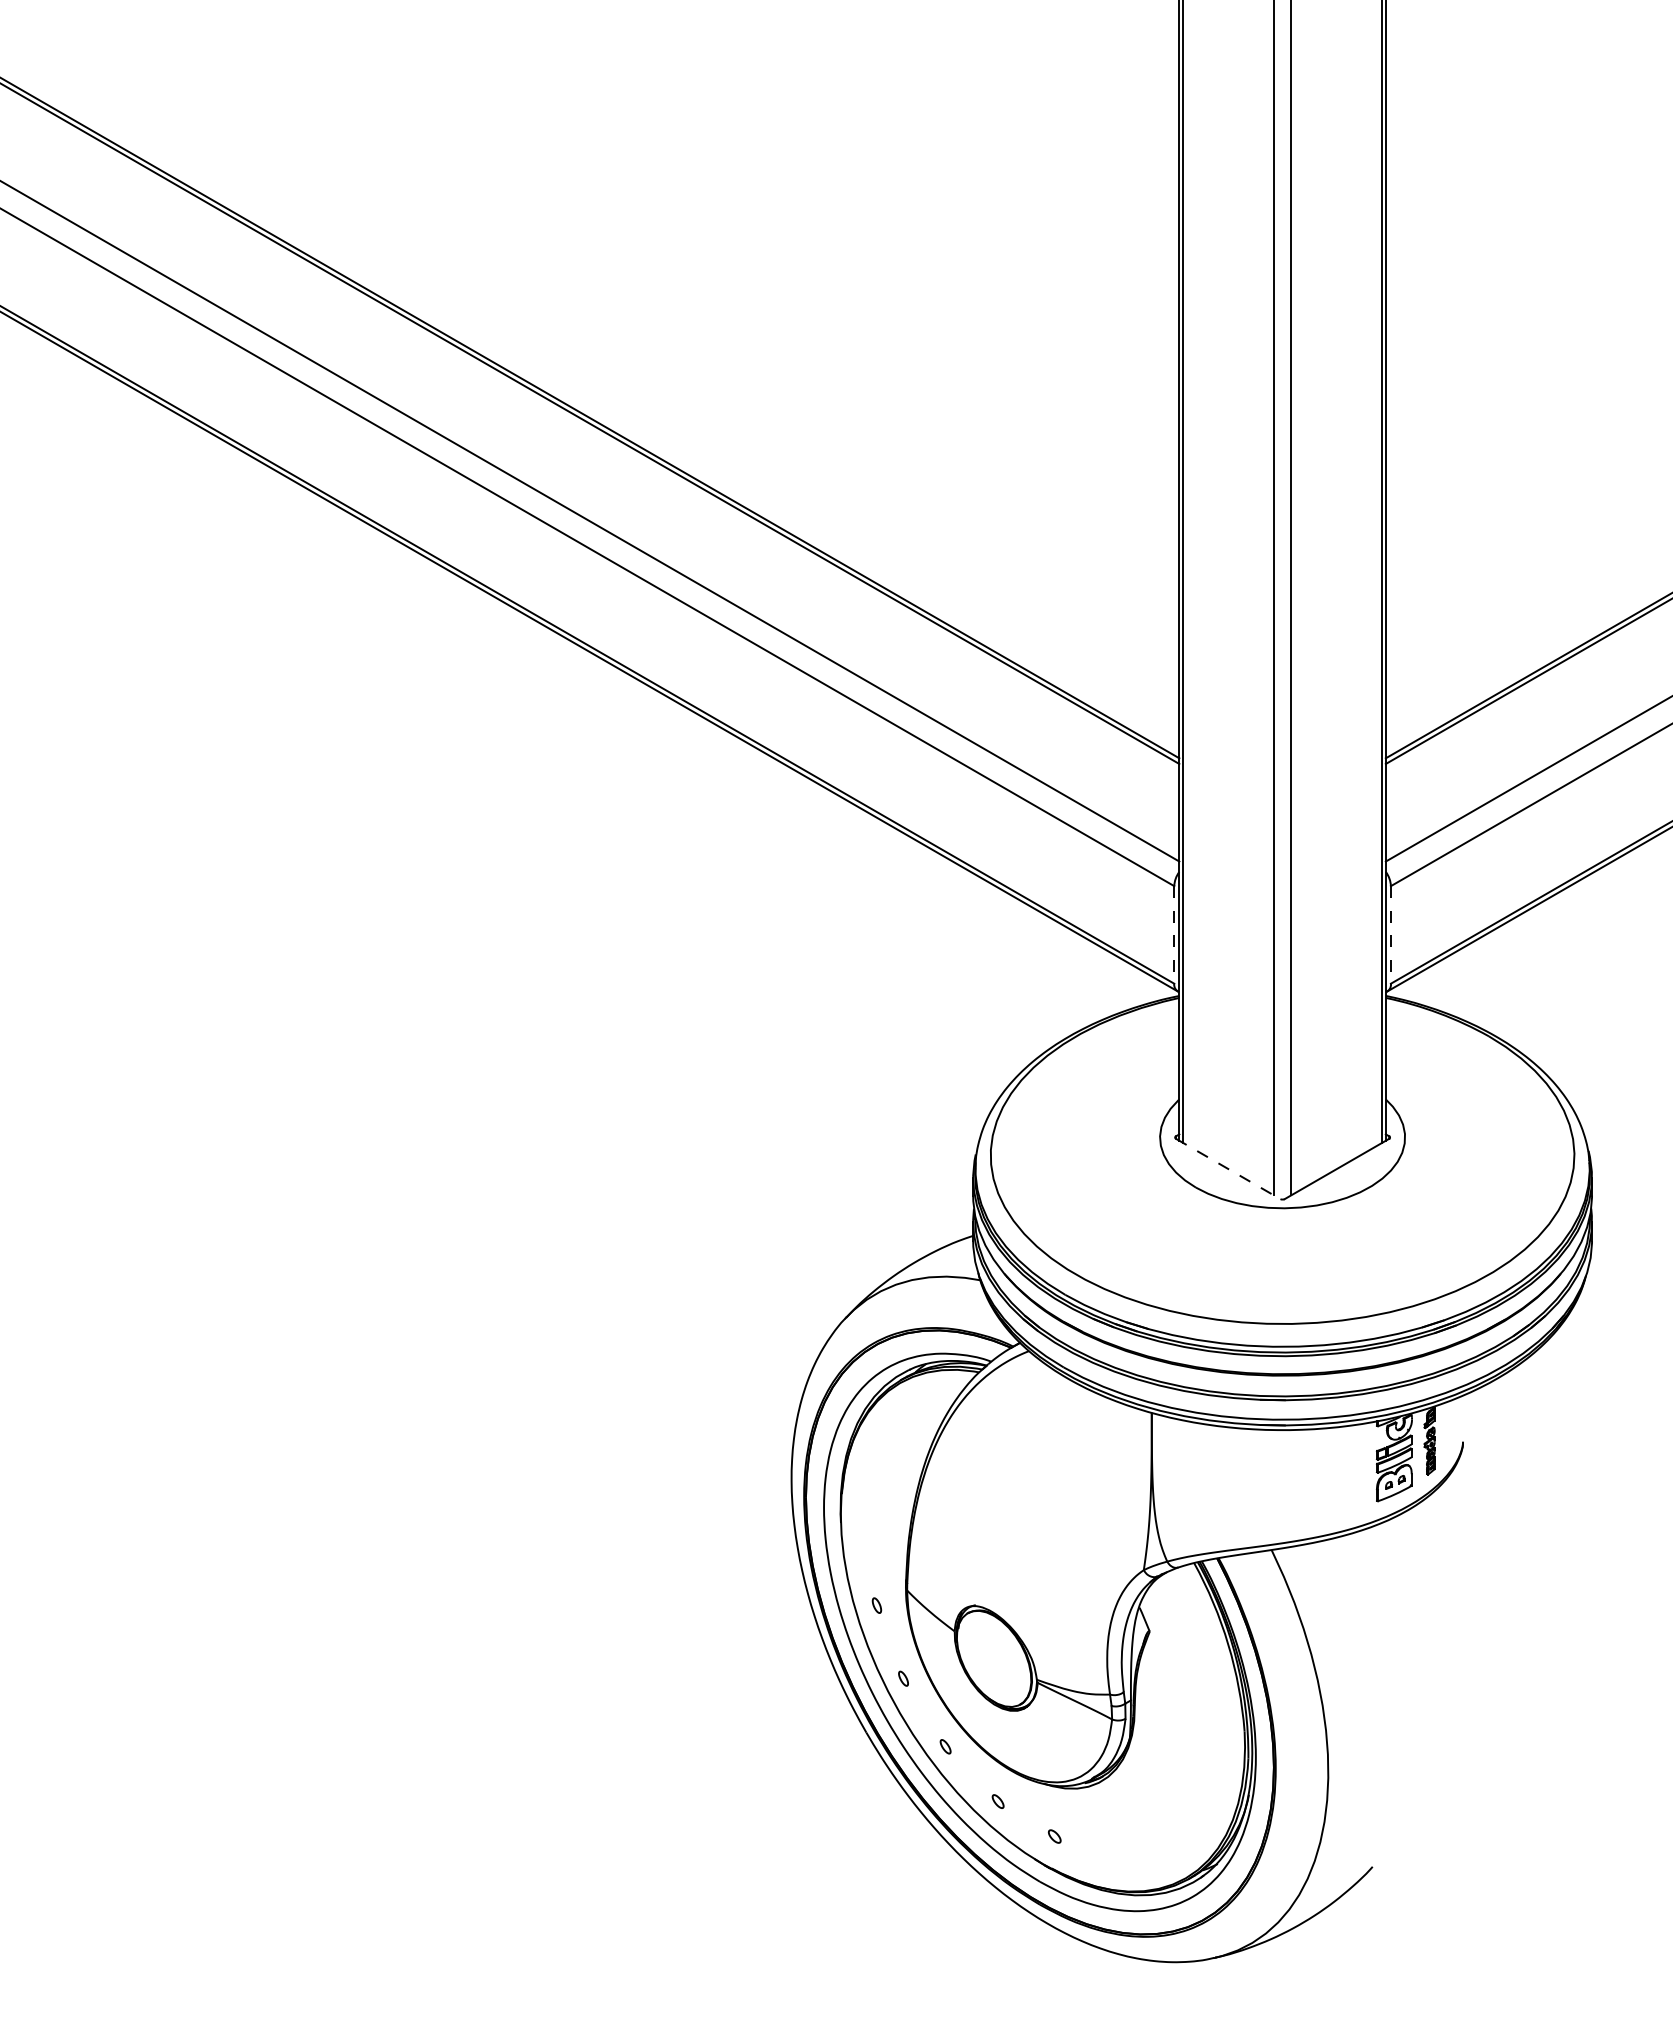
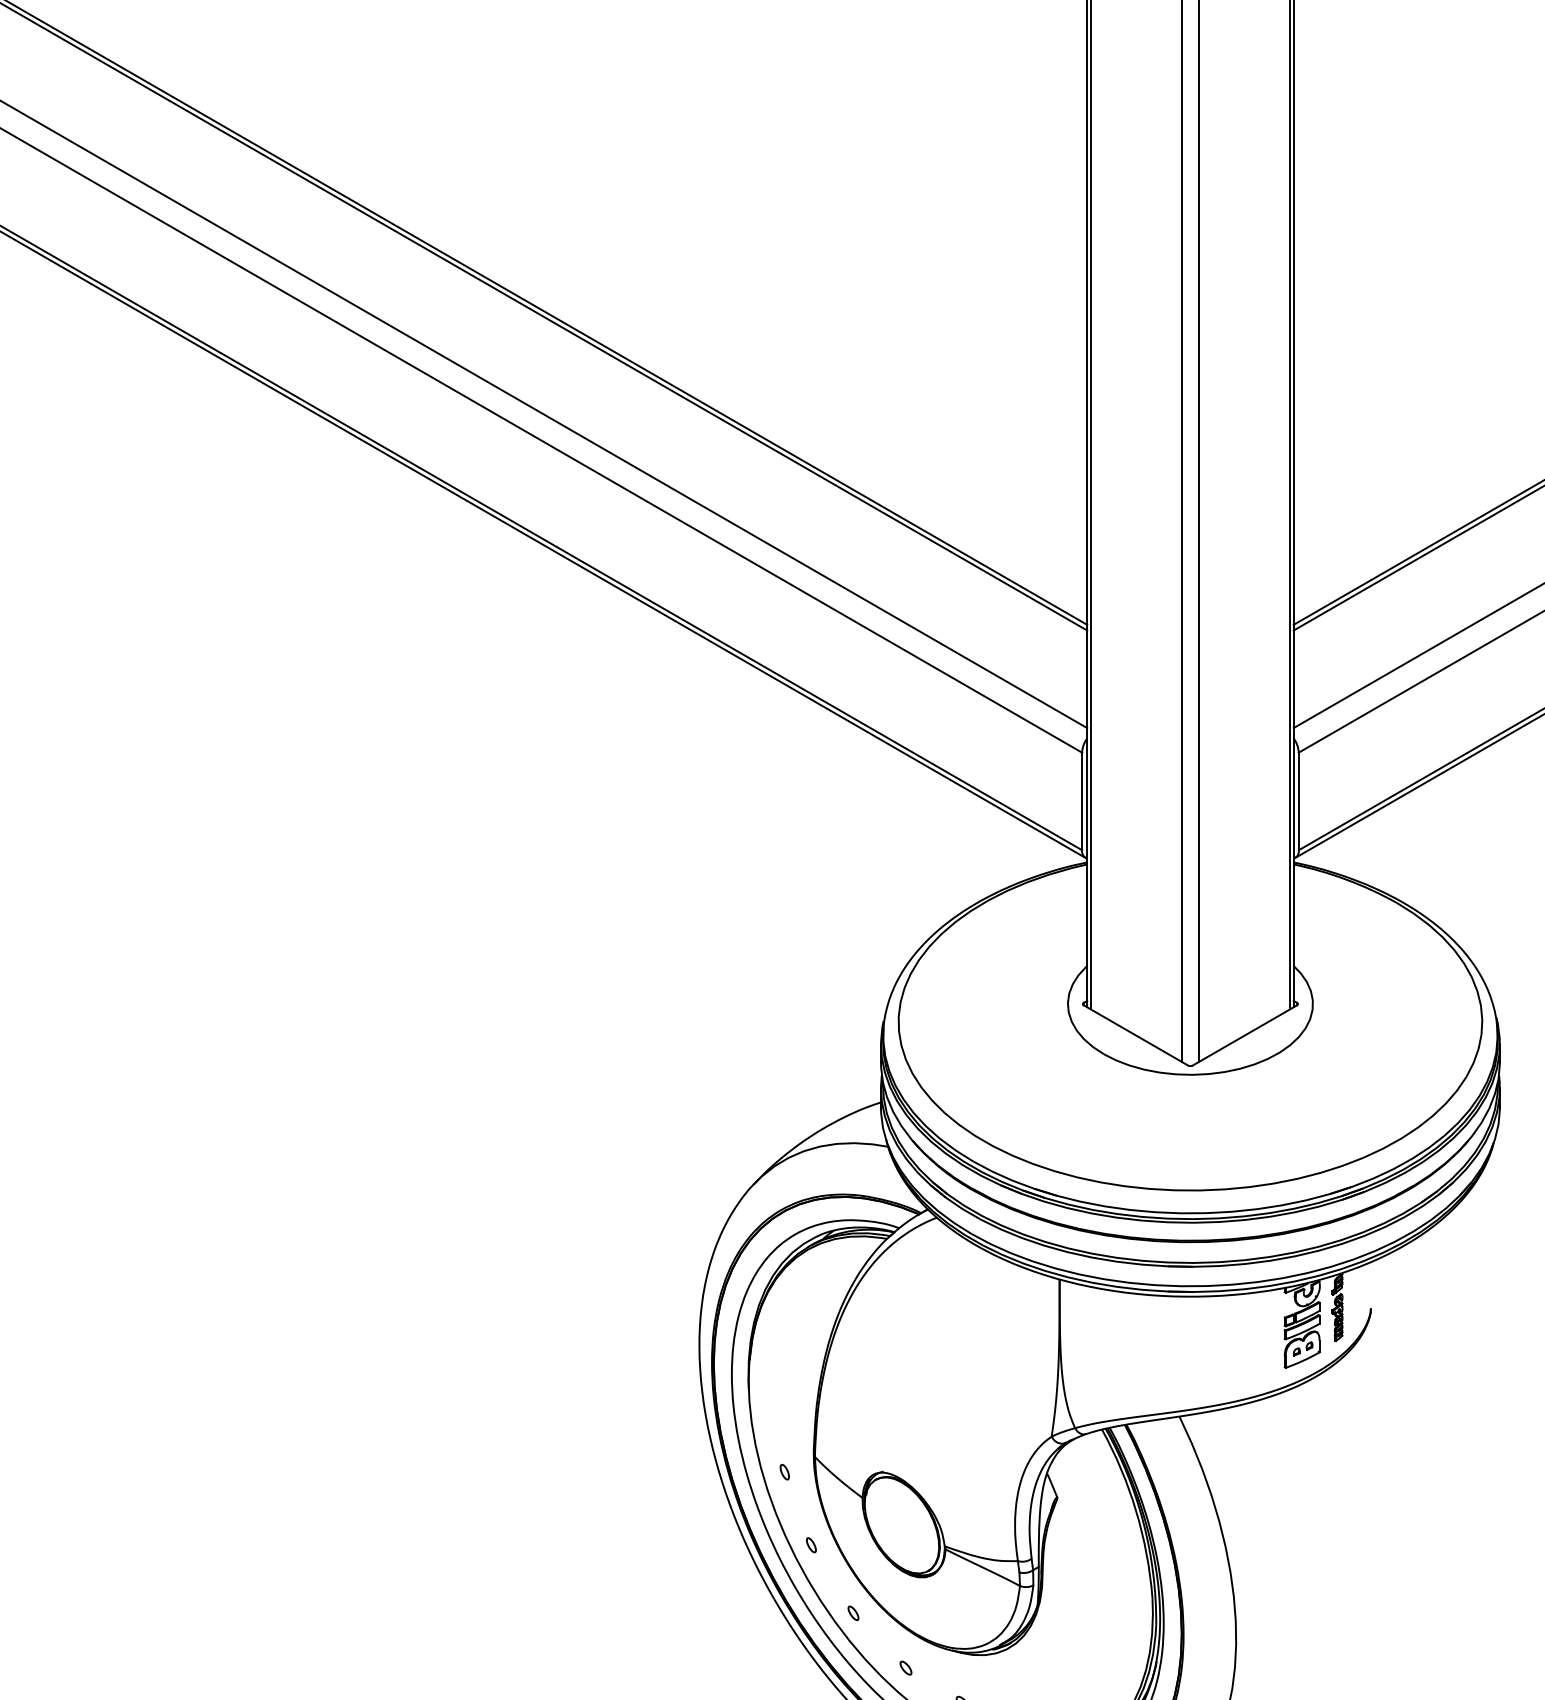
line: (1174, 934) -> (1082, 801), dashed -> solid
line: (1390, 934) -> (1298, 801), dashed -> solid
line: (1228, 1169) -> (1136, 1036), dashed -> solid

